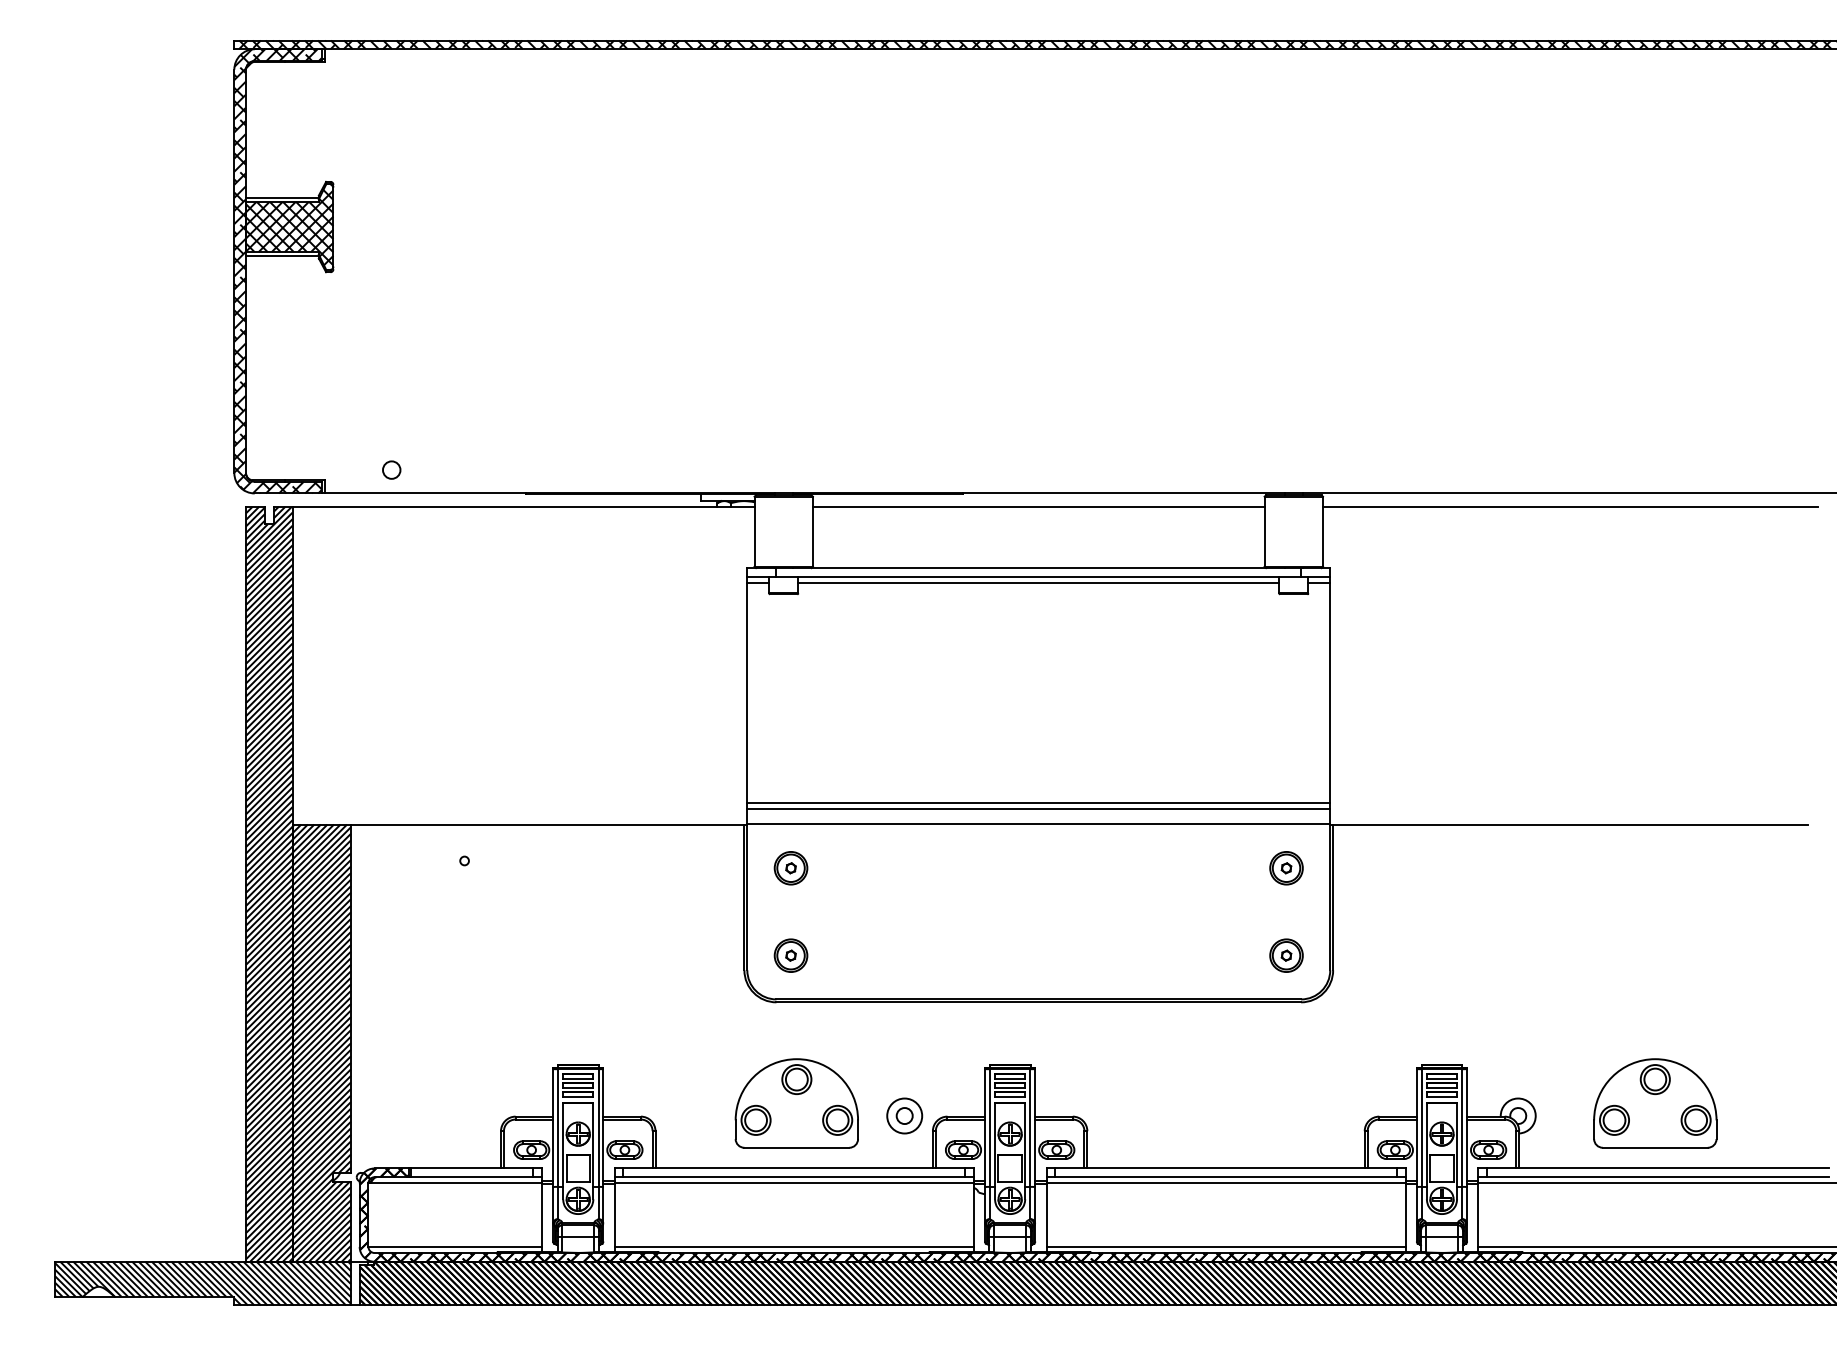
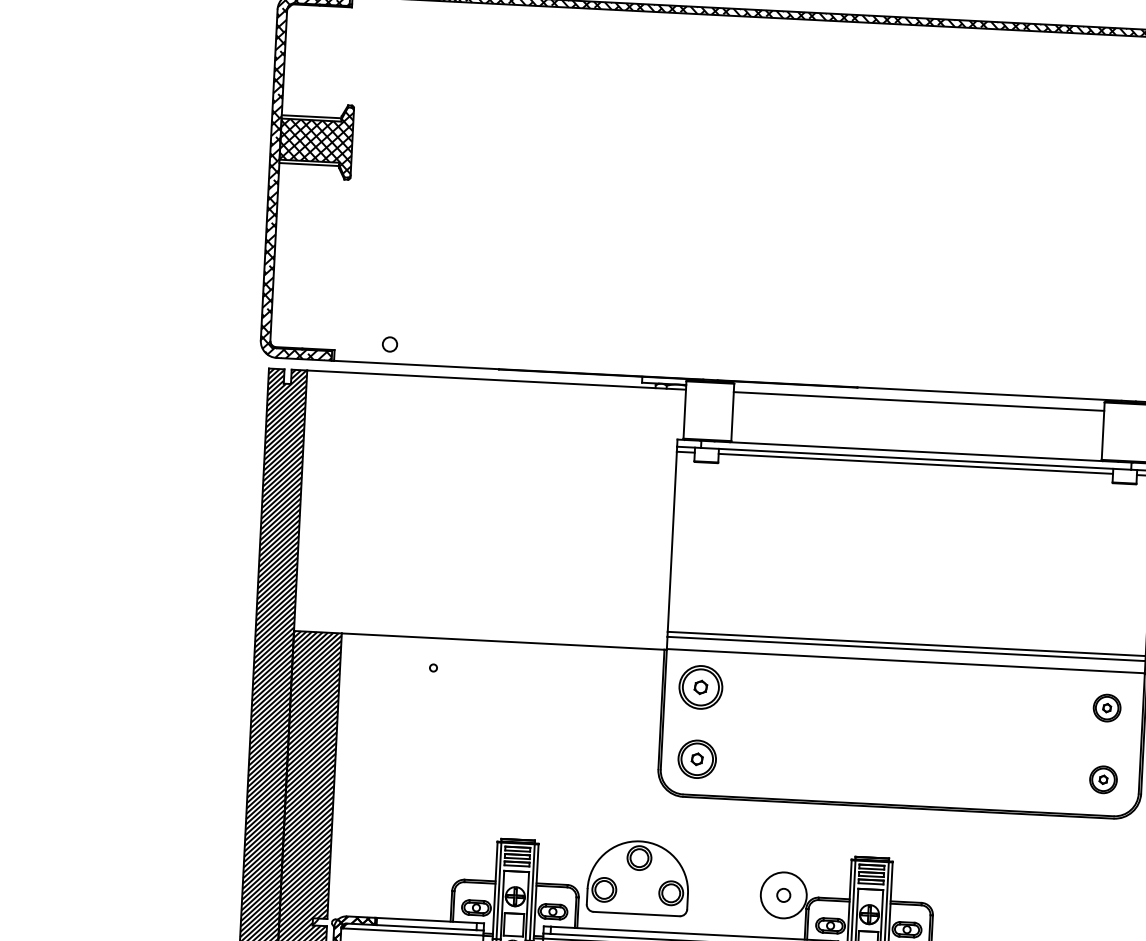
part: (790, 868) -> (700, 687), size x1.6
part: (790, 955) -> (696, 759), size x1.4
part: (796, 1103) -> (638, 877), moved
circle: (904, 1115) -> (783, 894), size x1.6

